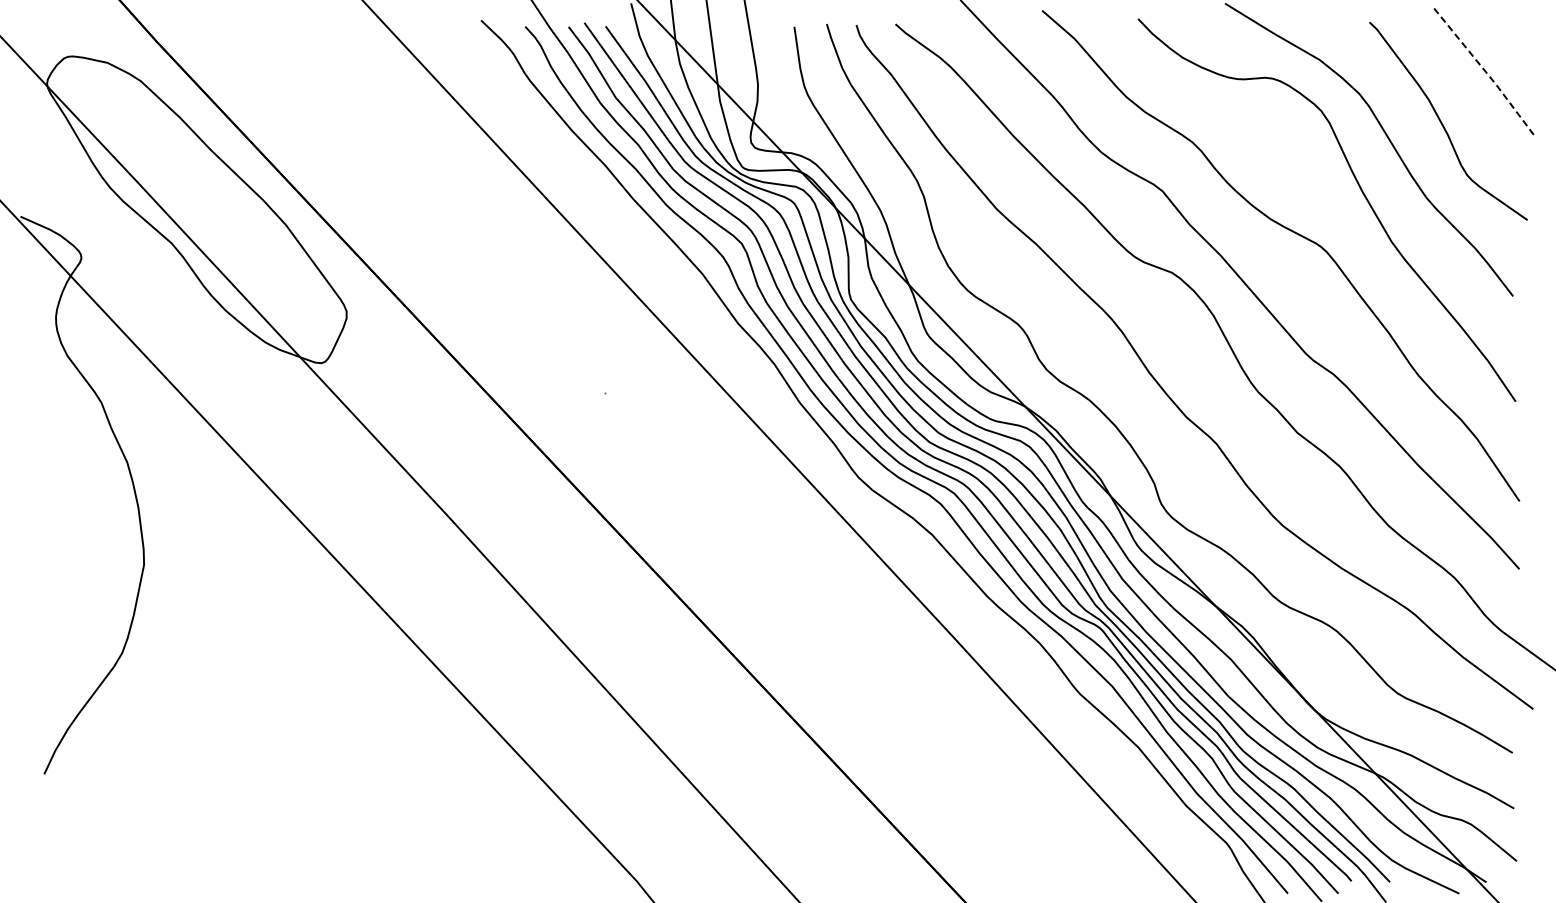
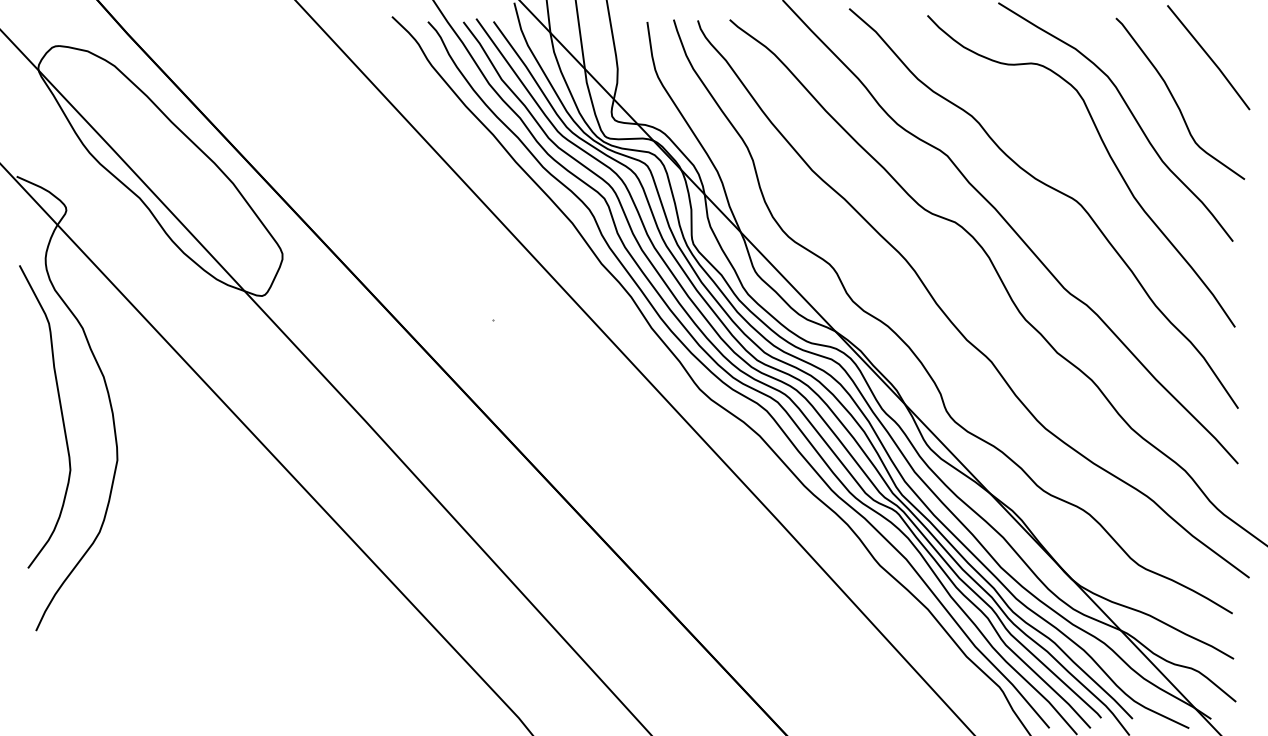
line: (1484, 70) -> (1209, 57), dashed -> solid
curve: (74, 505) -> (60, 412), added

